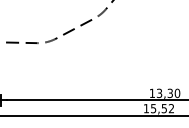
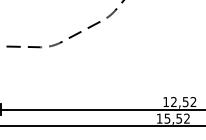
text: (168, 93) -> (183, 102), 13,30 -> 12,52

